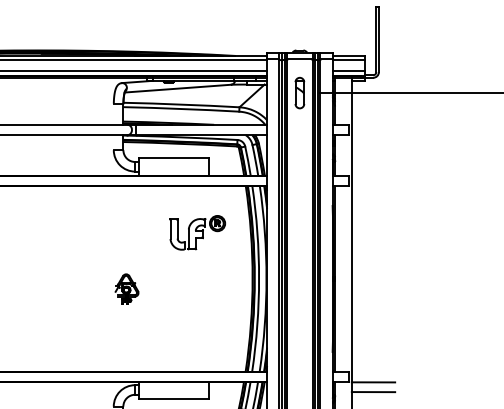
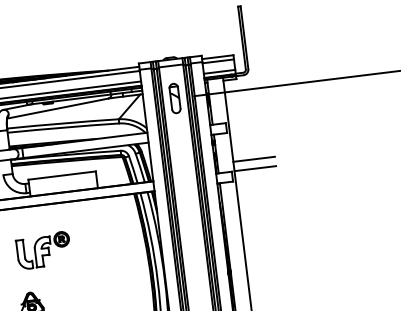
line: (373, 165) -> (254, 159), added
line: (373, 175) -> (255, 168), added
part: (197, 232) -> (43, 250), moved

